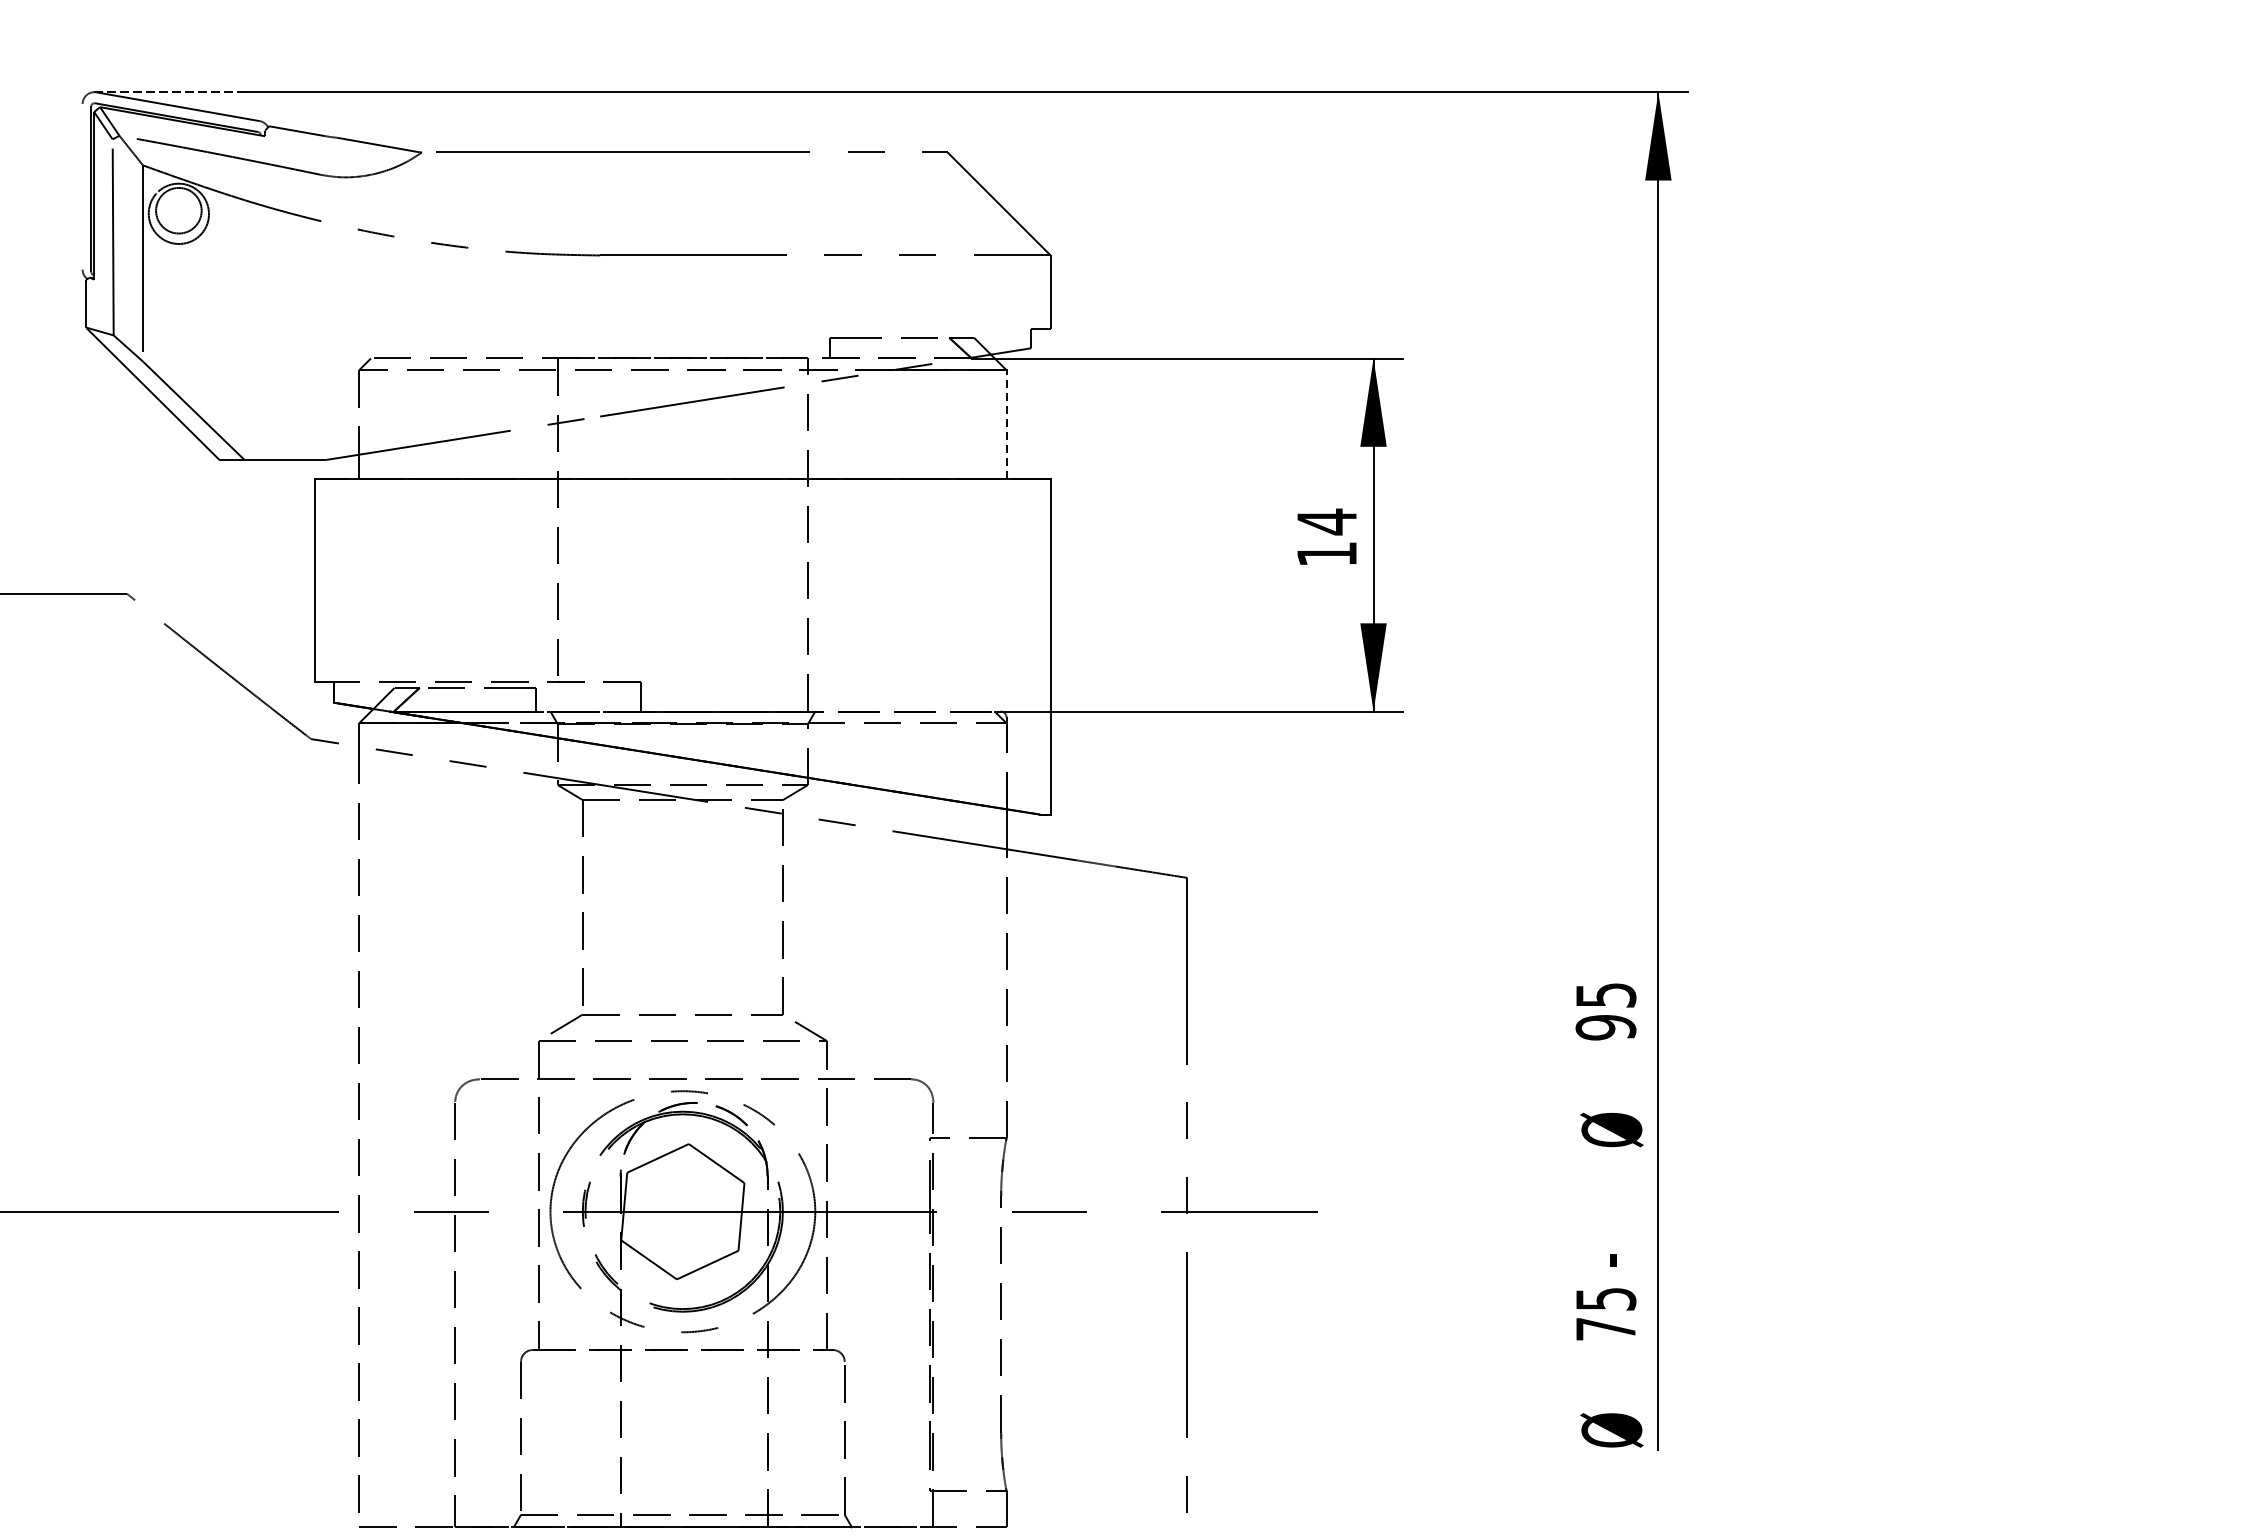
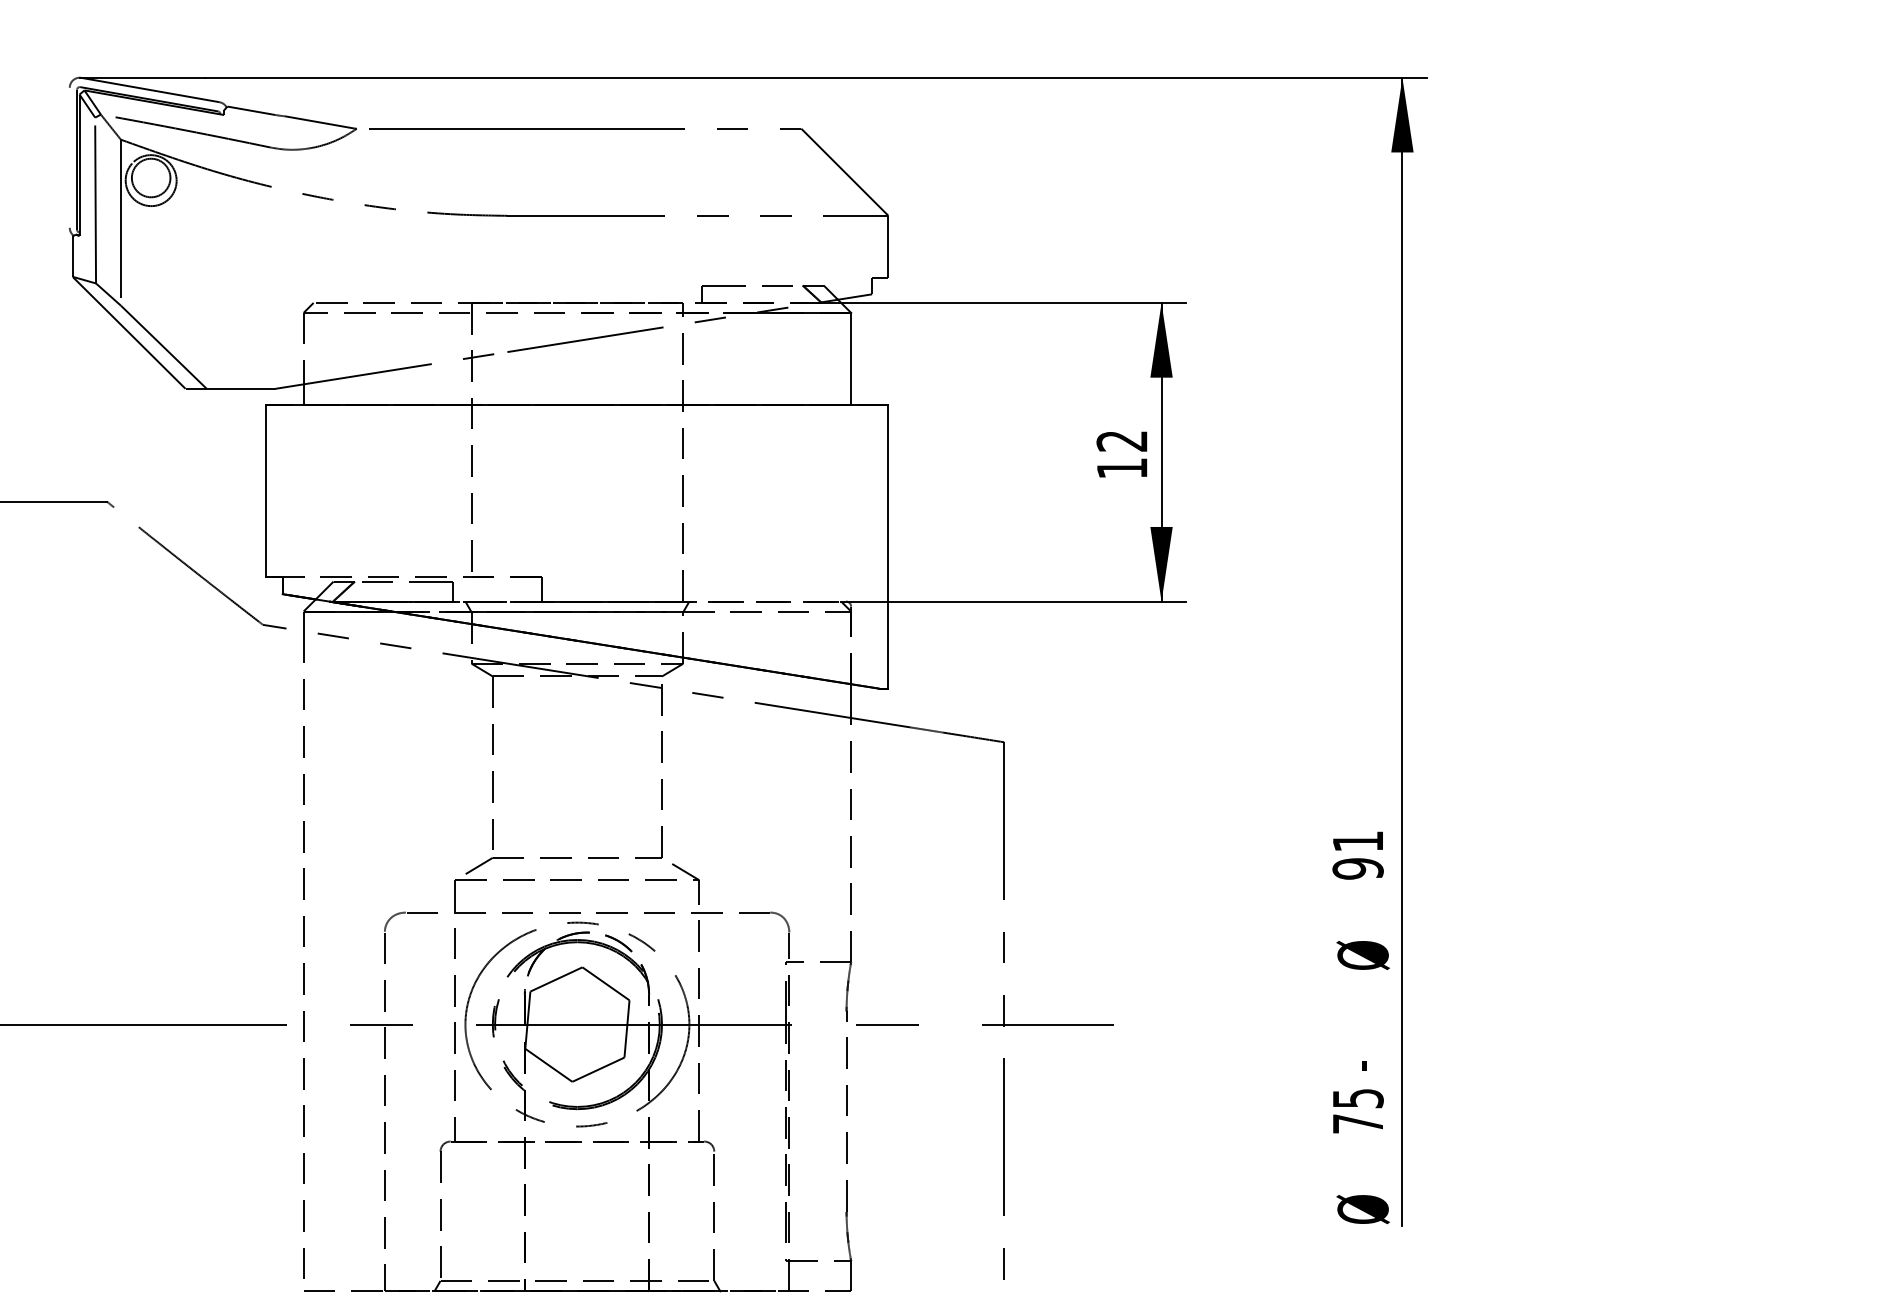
line: (168, 91) -> (142, 77), dashed -> solid
line: (1006, 424) -> (851, 358), dashed -> solid
text: (1326, 521) -> (1121, 440), 14 -> 12
text: (1606, 995) -> (1358, 841), 95 -> 91

